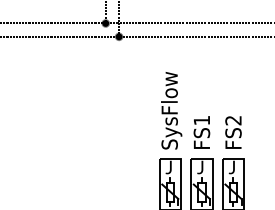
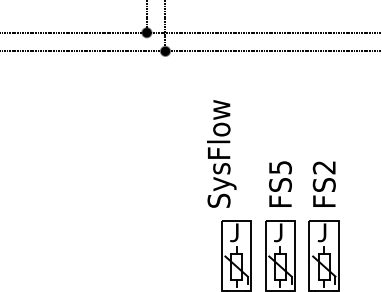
text: (171, 110) -> (221, 153), moved
text: (201, 120) -> (279, 167), FS1 -> FS5

